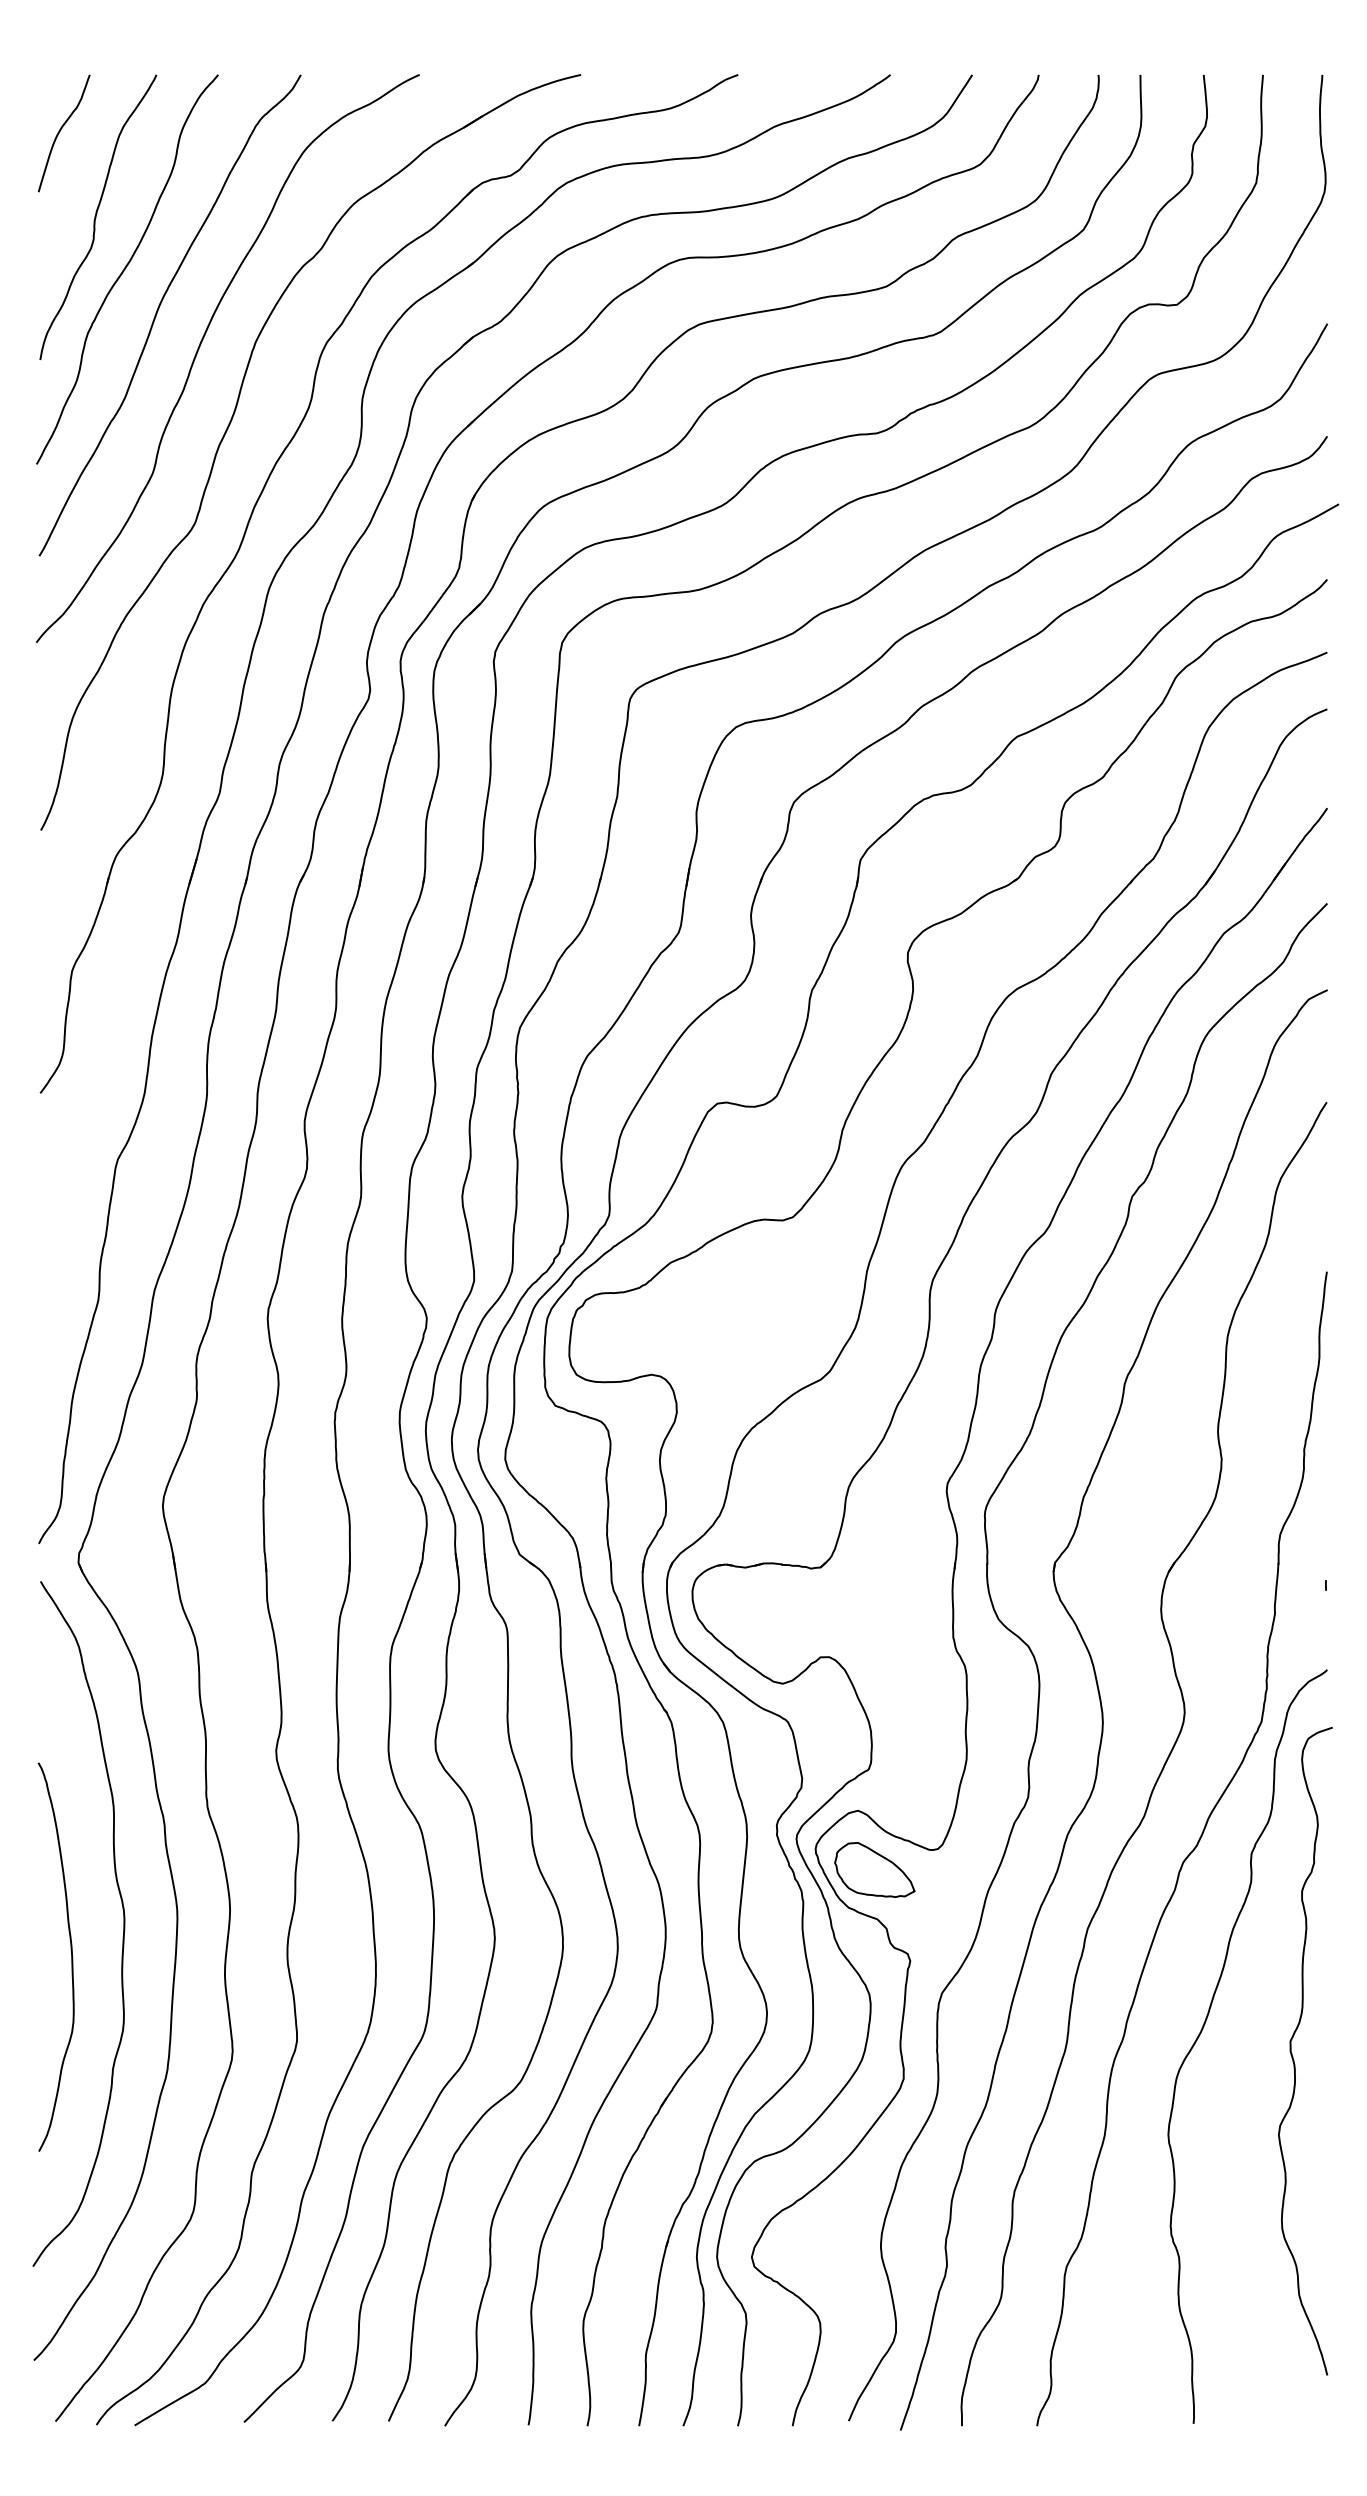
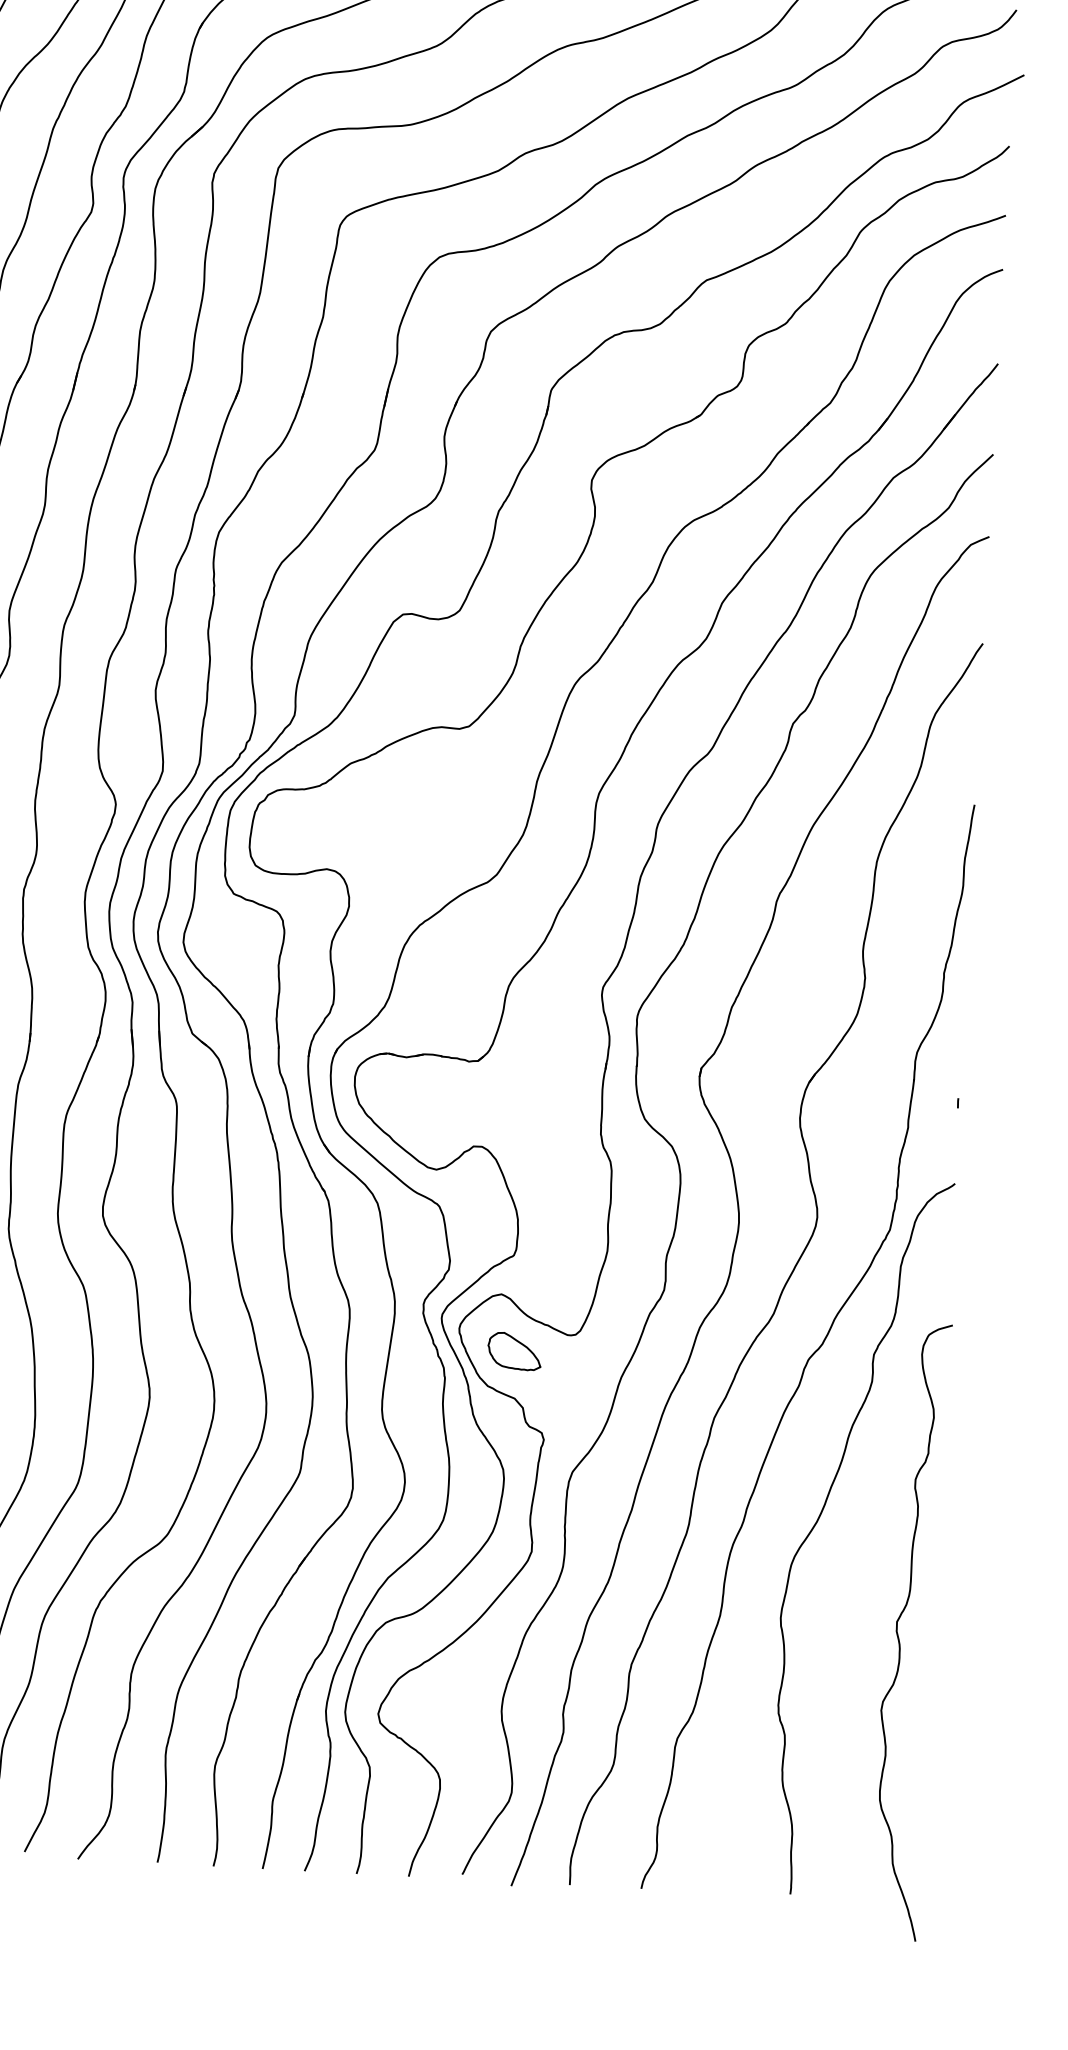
part: (874, 1869) -> (514, 1351), size x0.7
curve: (1292, 2053) -> (898, 1633), moved

